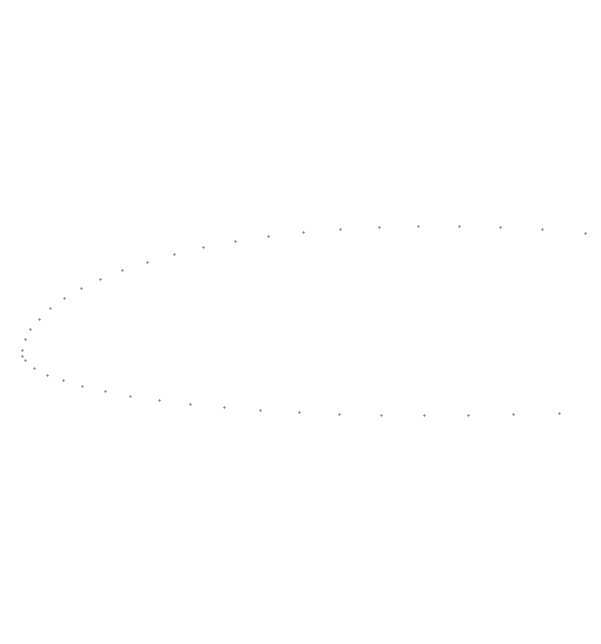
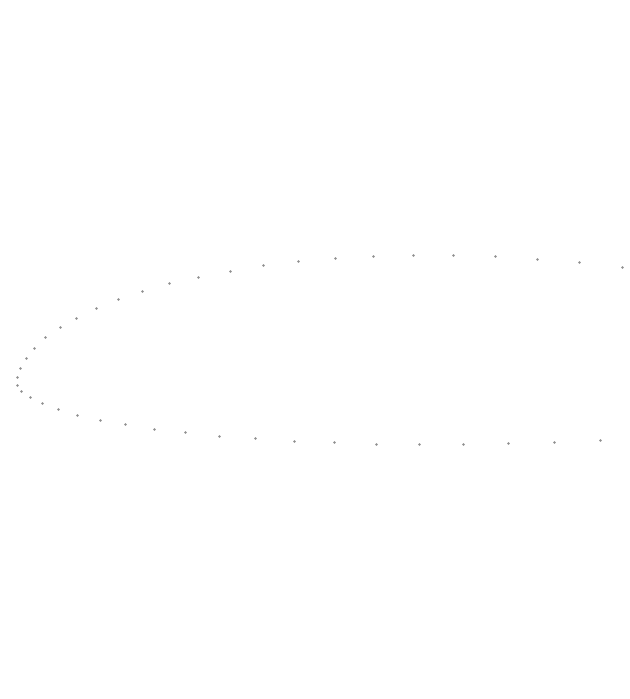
part: (23, 355) -> (19, 384), size x1.43

